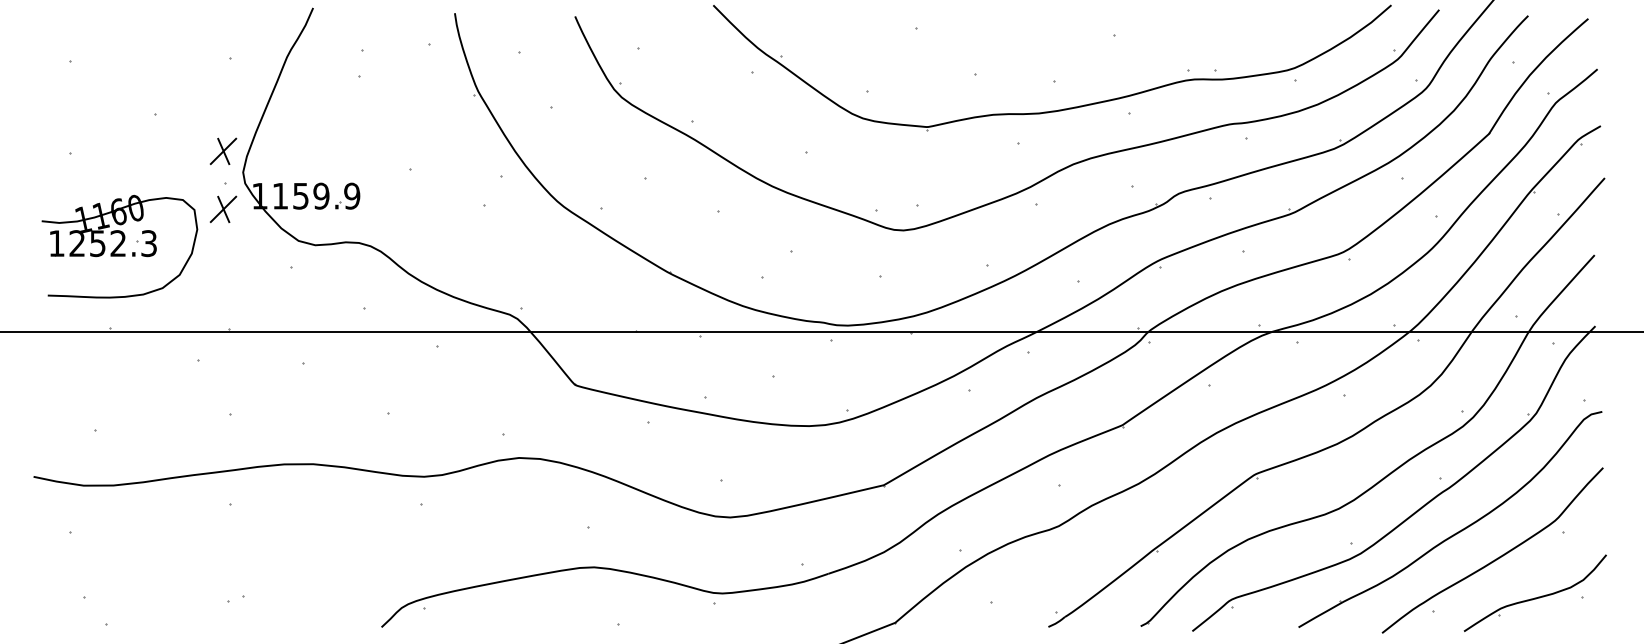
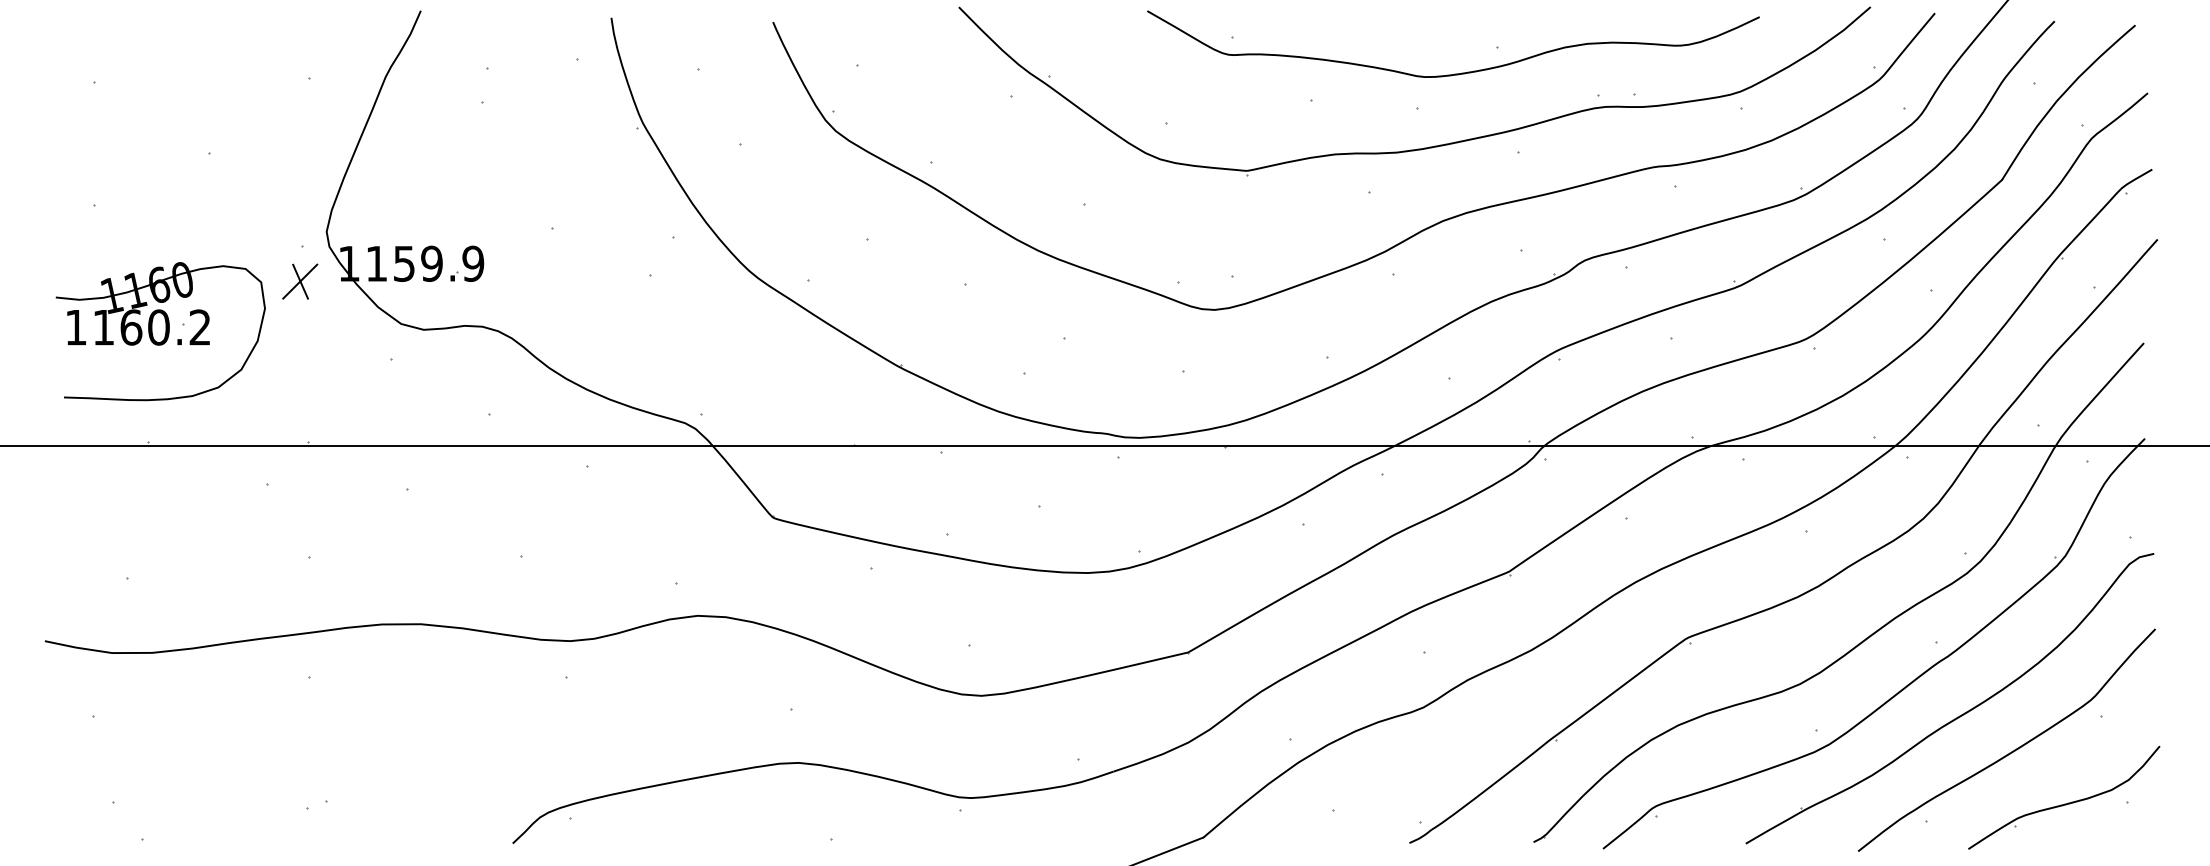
curve: (1081, 54) -> (1454, 73), added
part: (223, 151) -> (300, 203), removed
text: (112, 243) -> (151, 327), 1252.3 -> 1160.2

